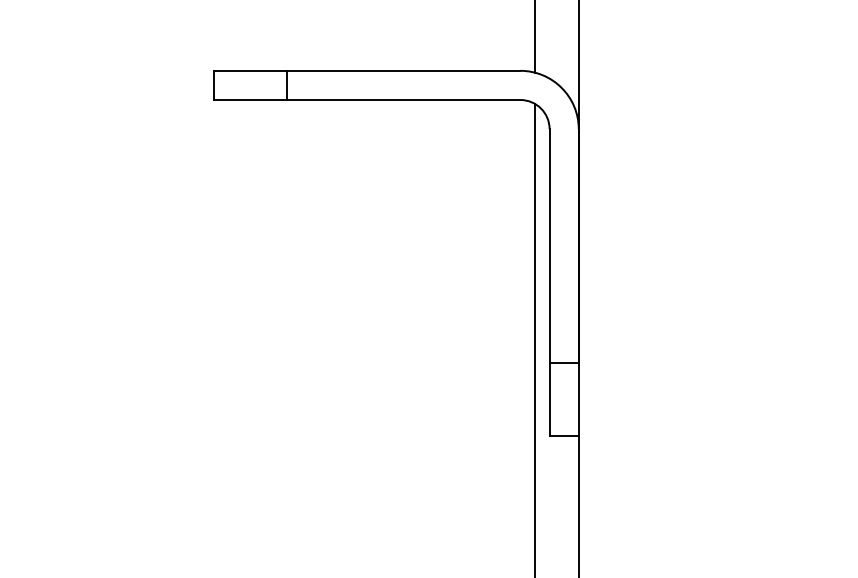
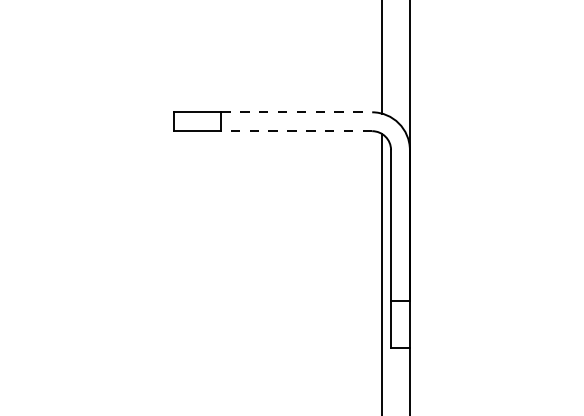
line: (404, 71) -> (297, 112), solid -> dashed
line: (403, 100) -> (296, 131), solid -> dashed

